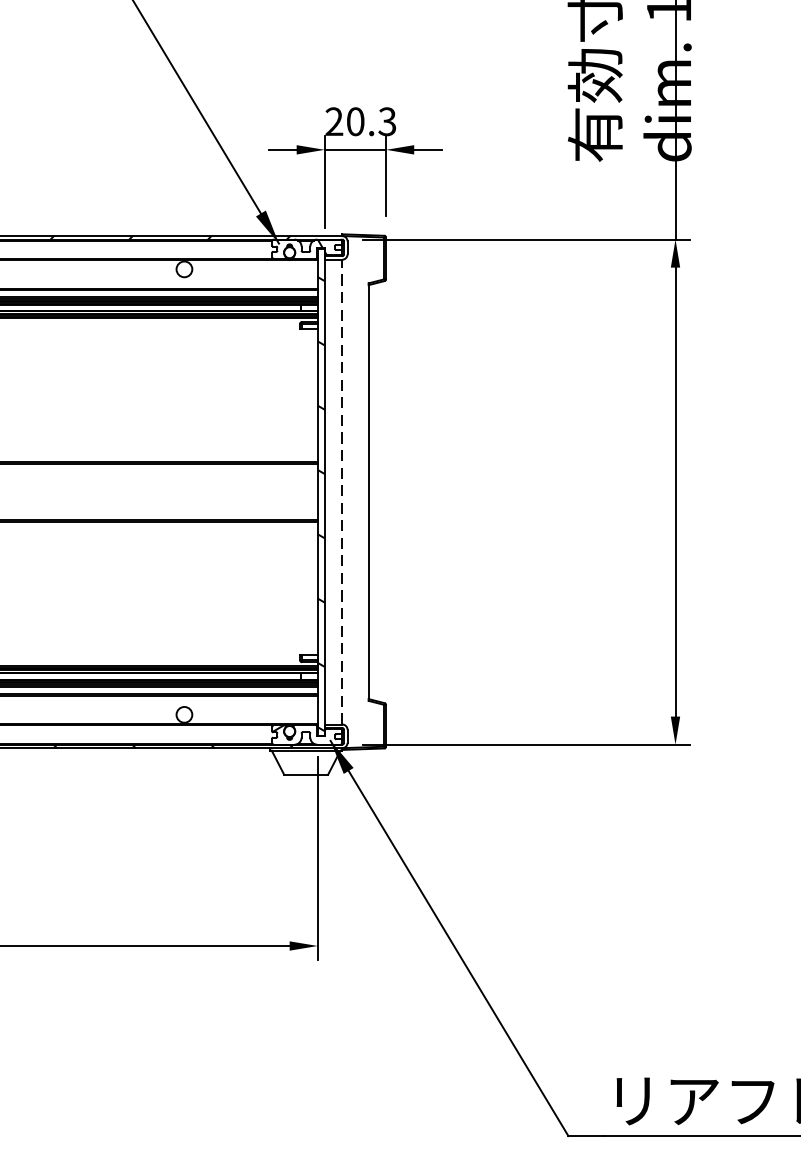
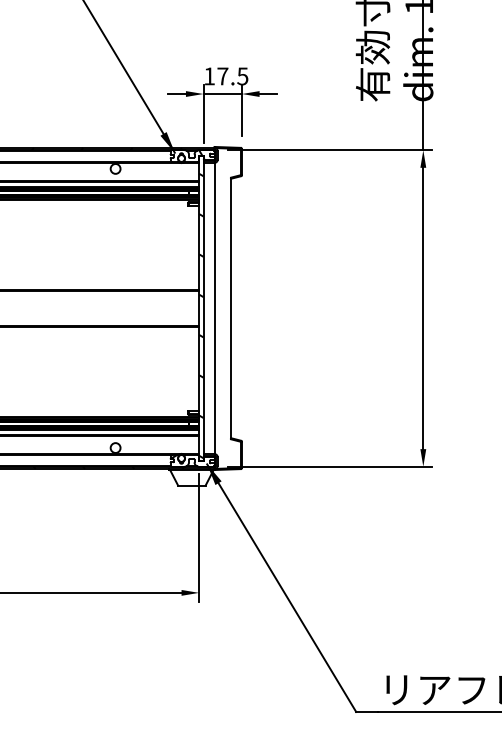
text: (361, 121) -> (226, 76), 20.3 -> 17.5
line: (342, 492) -> (214, 308), dashed -> solid

